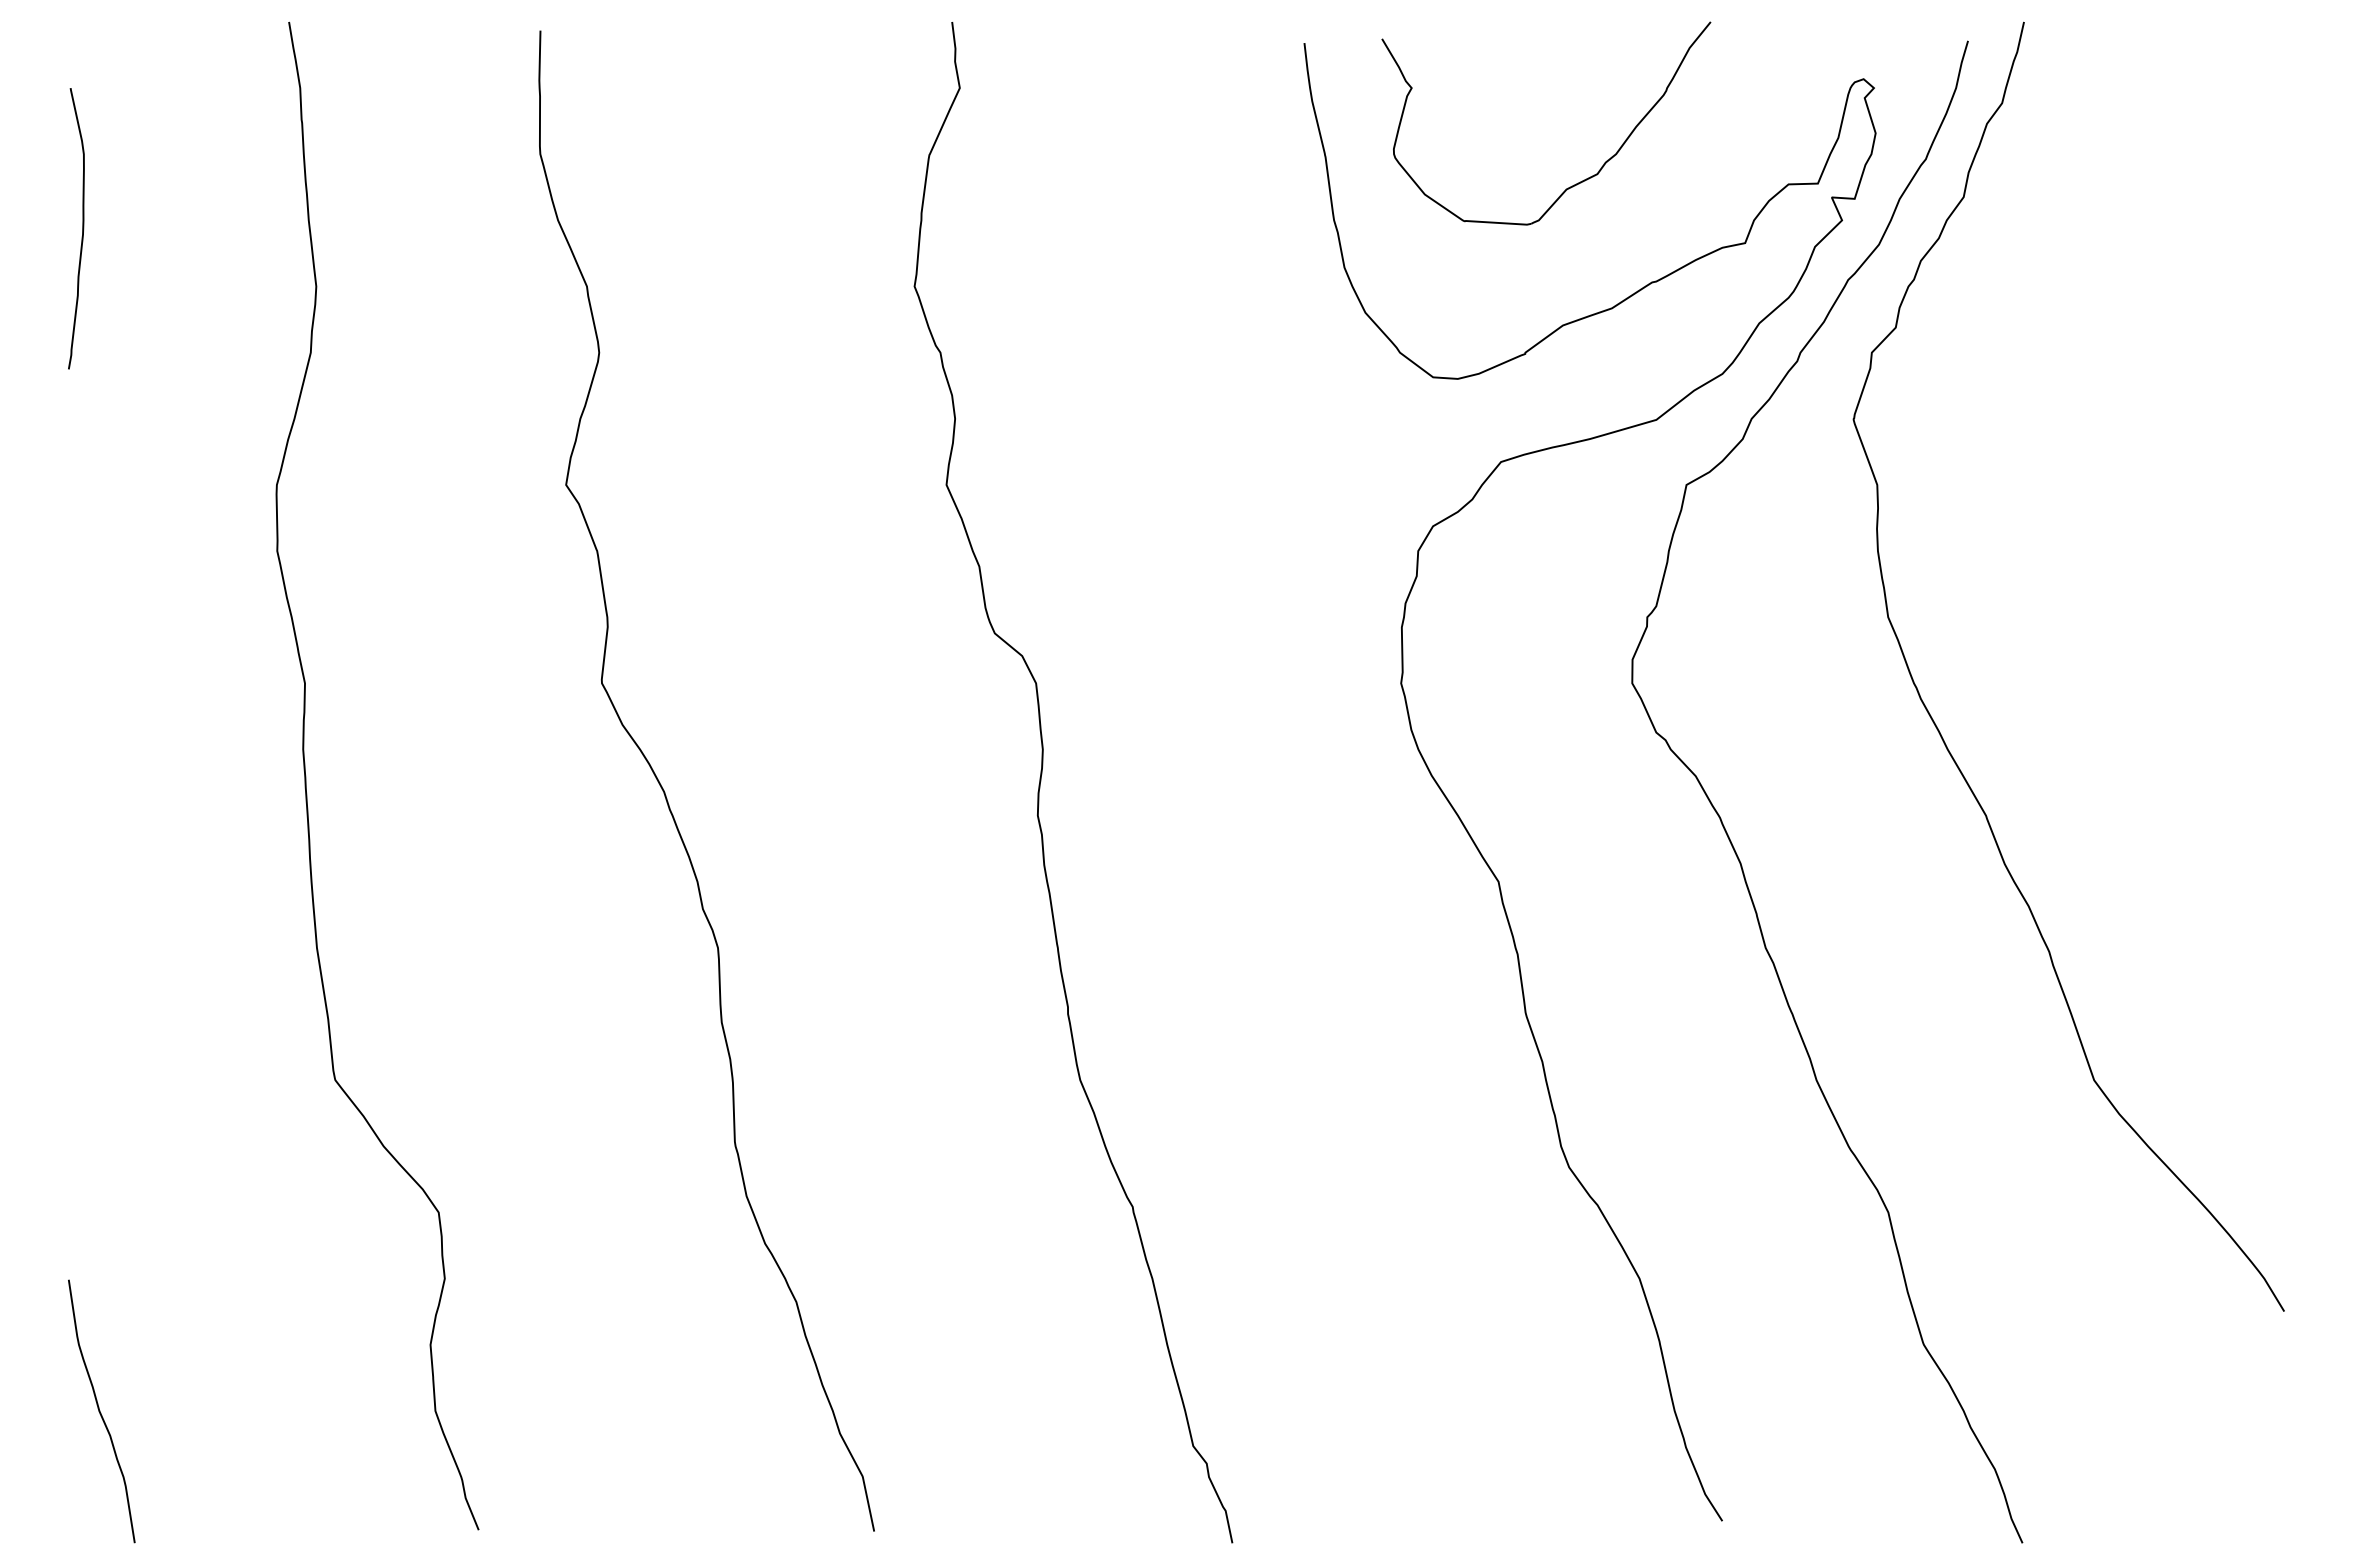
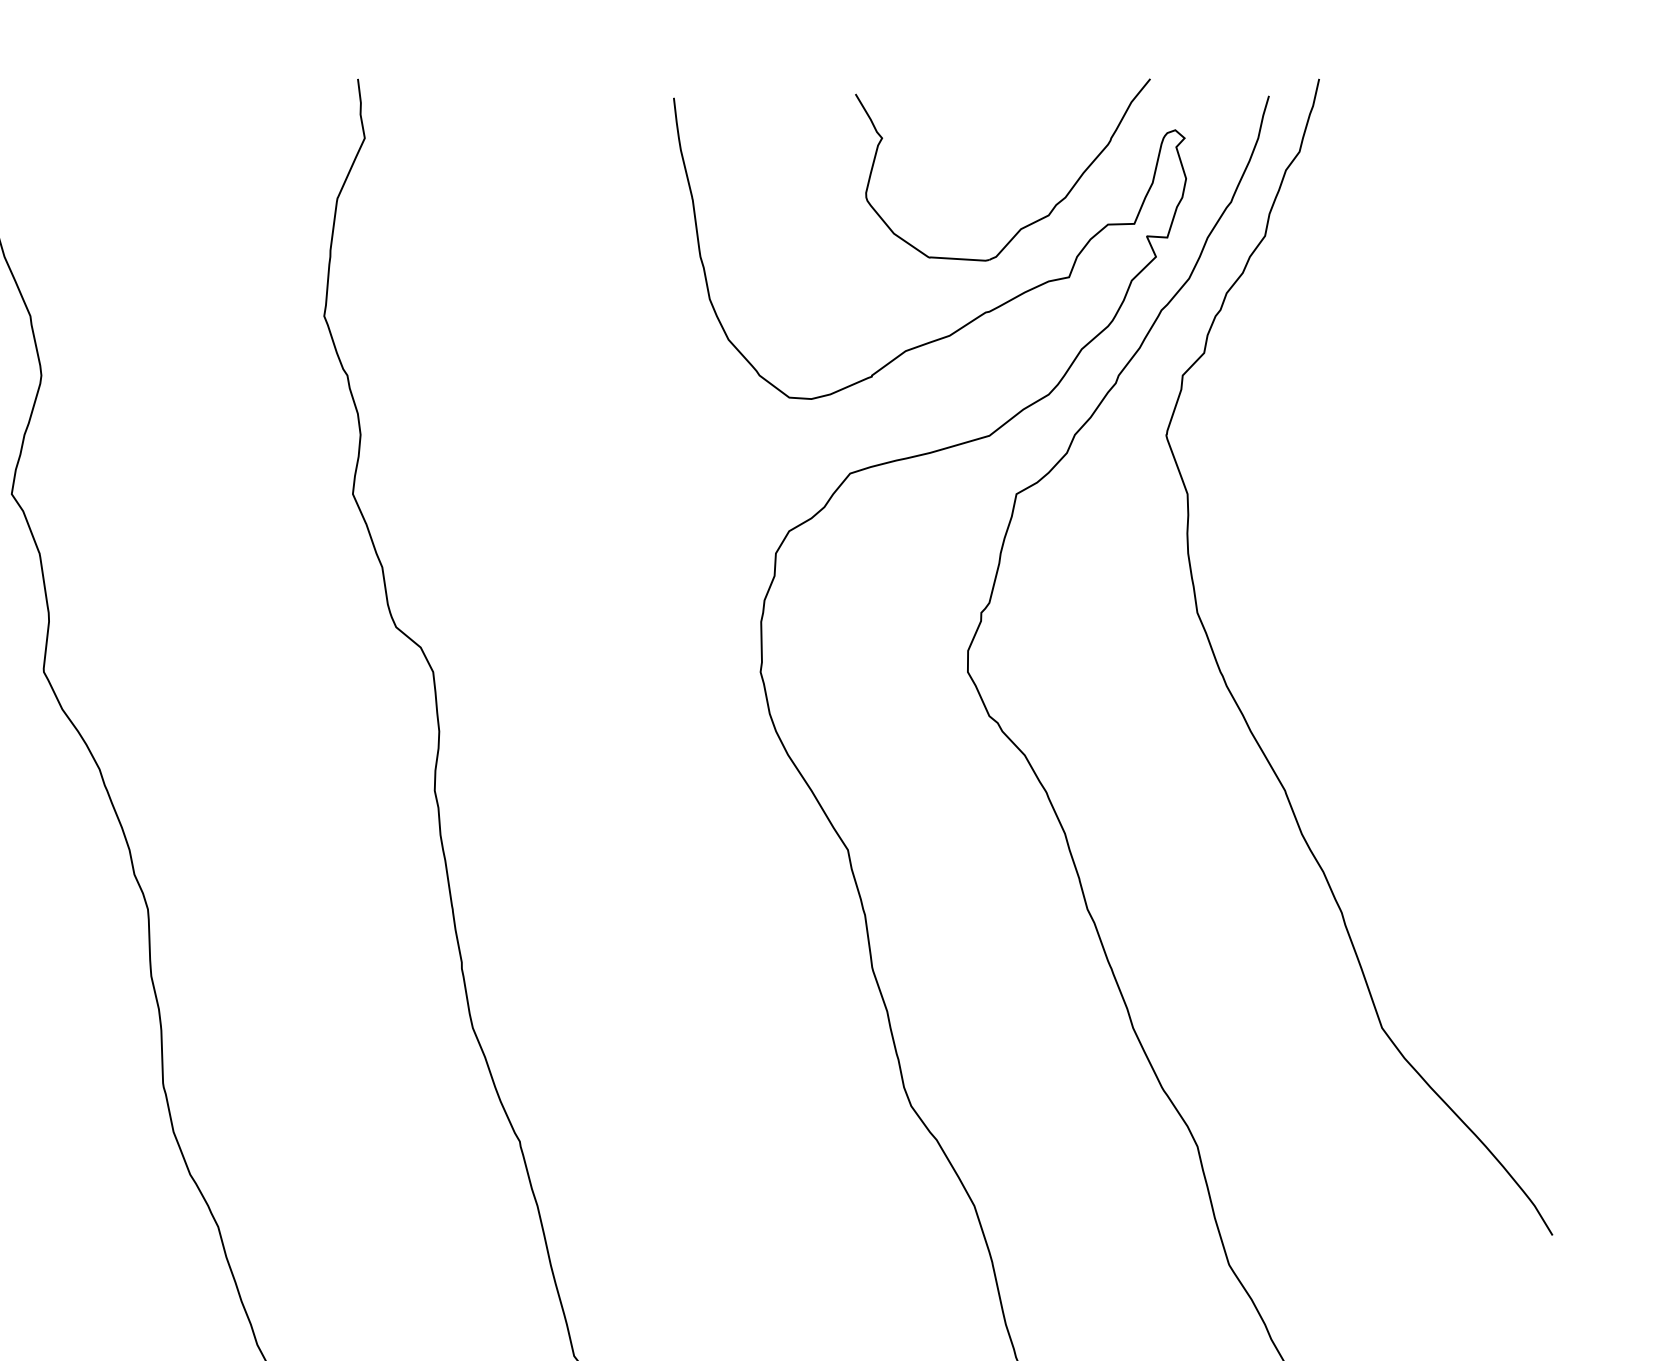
part: (1576, 183) -> (1029, 223), moved

